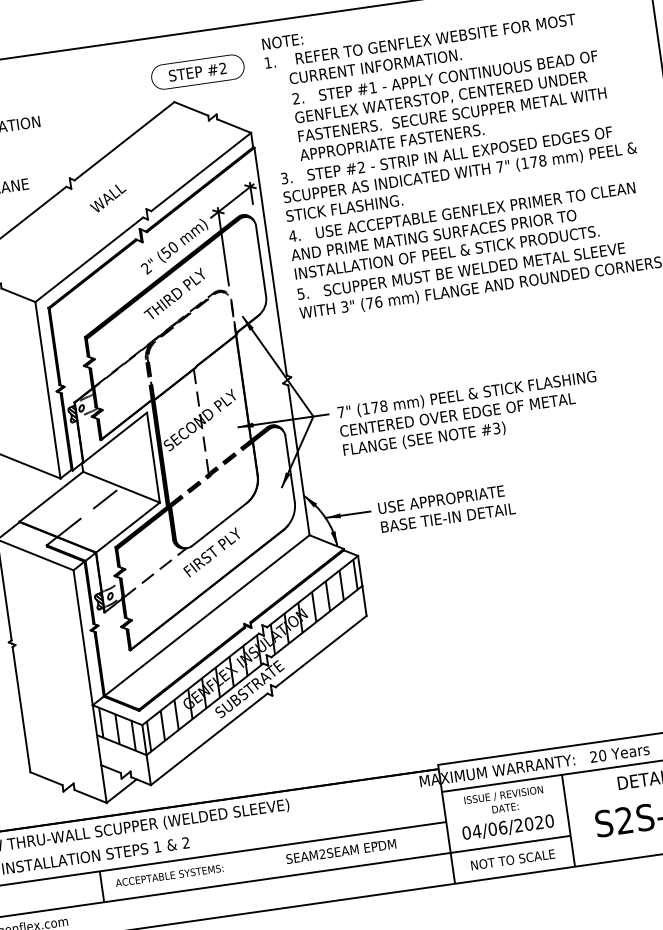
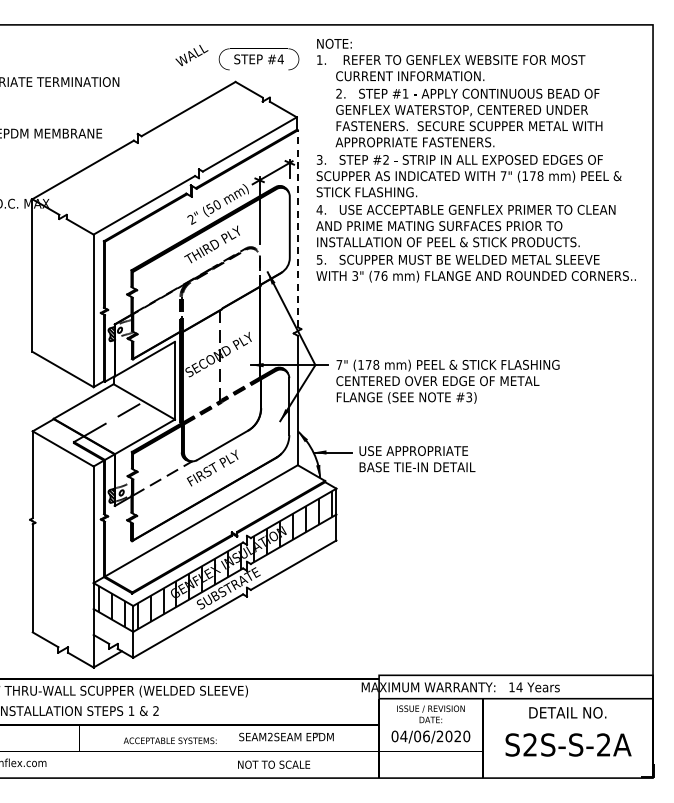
text: (222, 68) -> (280, 59), #2 -> #4
text: (107, 198) -> (191, 55), moved
line: (270, 261) -> (297, 228), solid -> dashed
text: (597, 756) -> (515, 687), 20 -> 14
text: (513, 859) -> (274, 764), moved
text: (168, 875) -> (169, 740), moved

